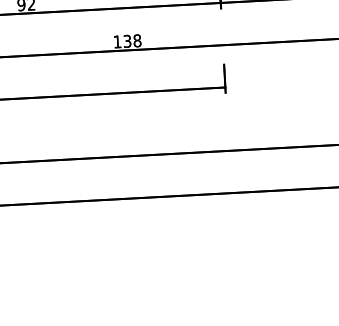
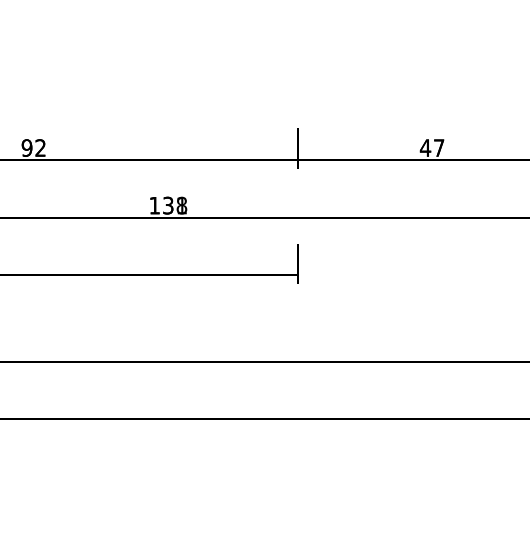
text: (137, 40) -> (181, 205), 138 -> 131

